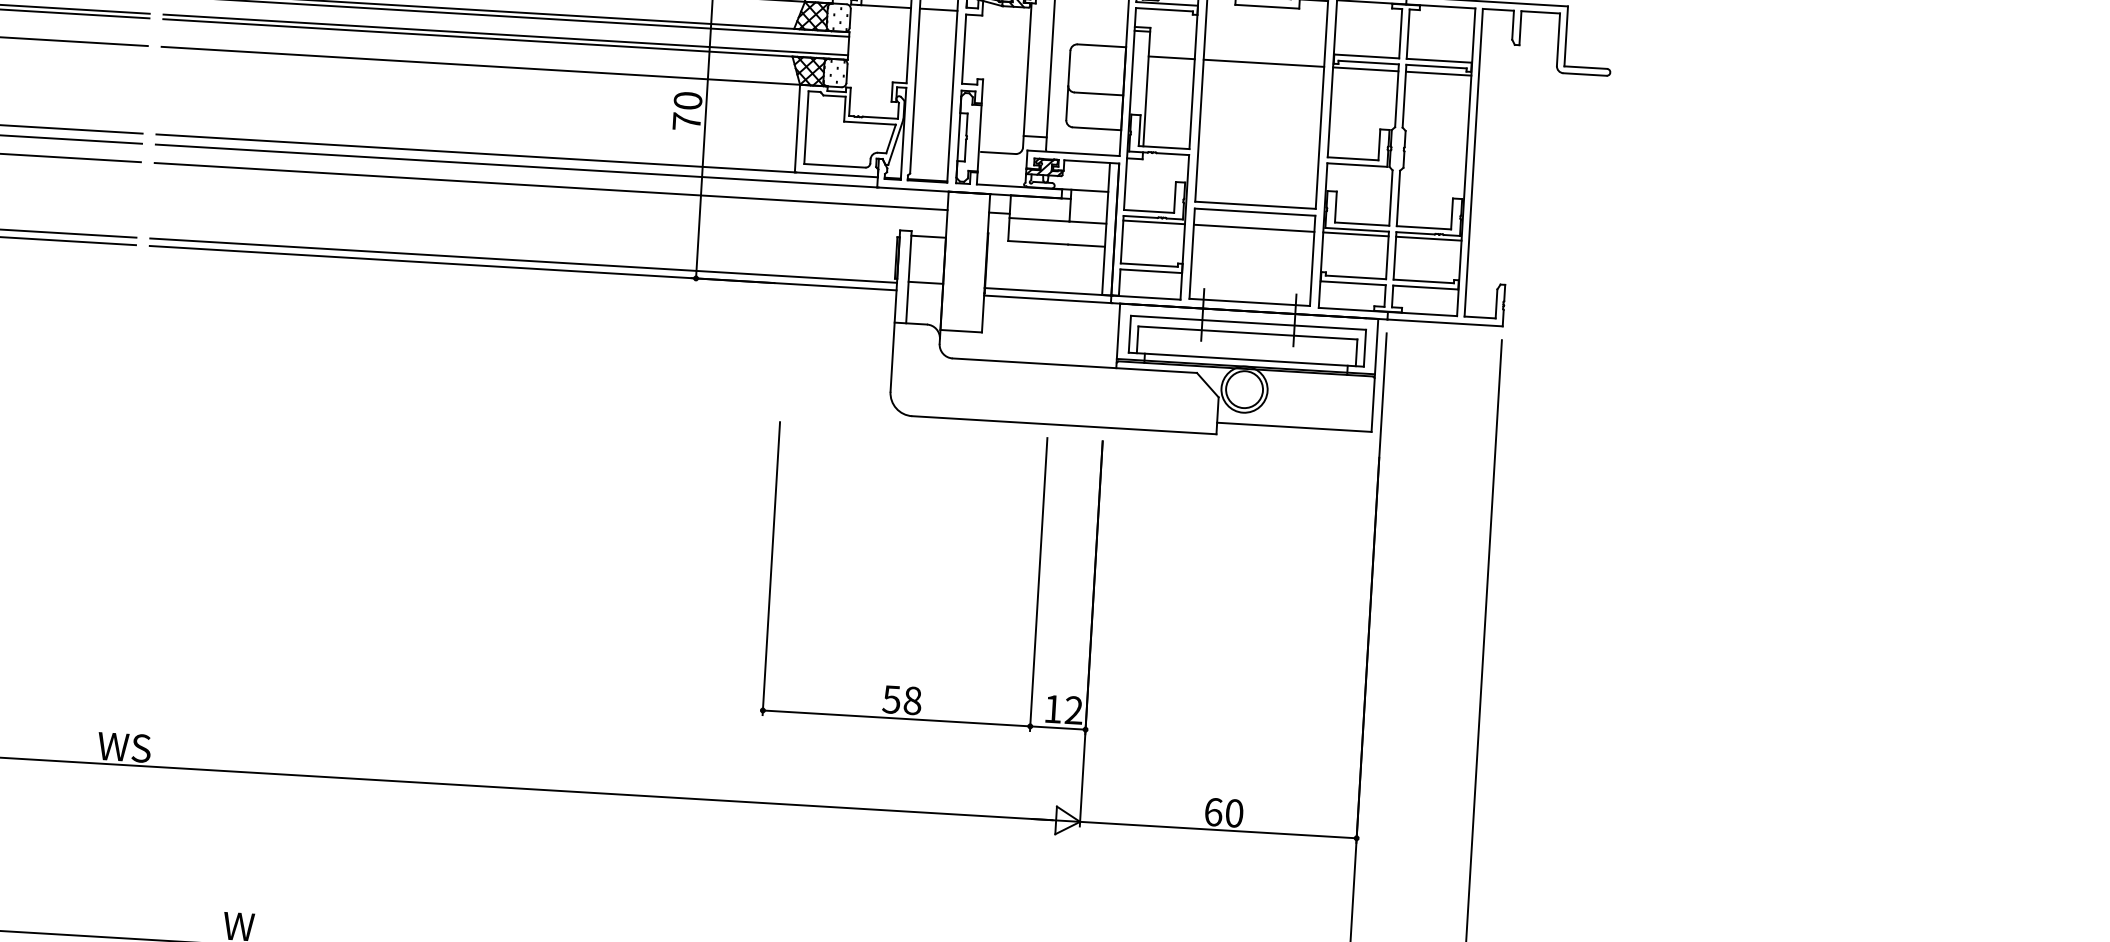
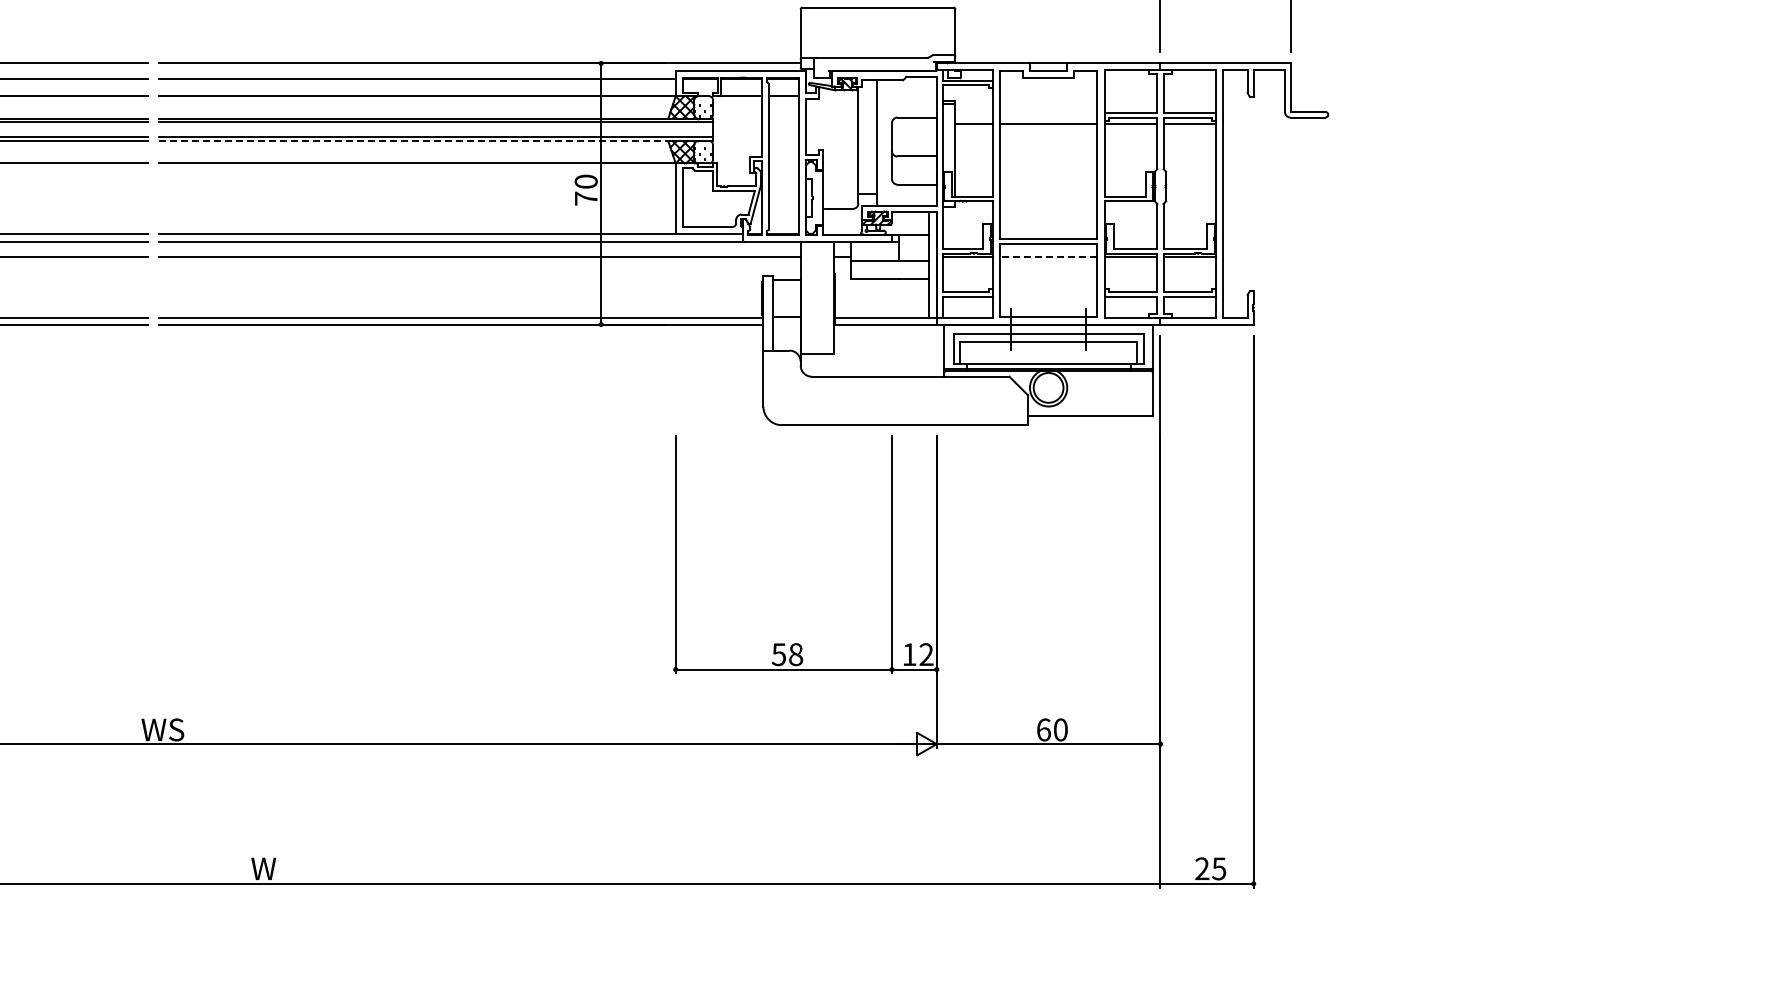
line: (505, 40) -> (436, 141), solid -> dashed
line: (1253, 228) -> (1048, 257), solid -> dashed

